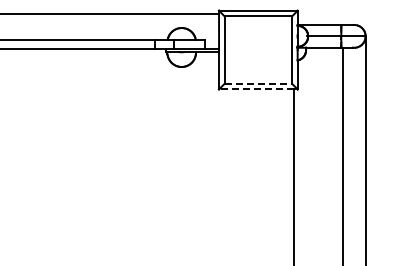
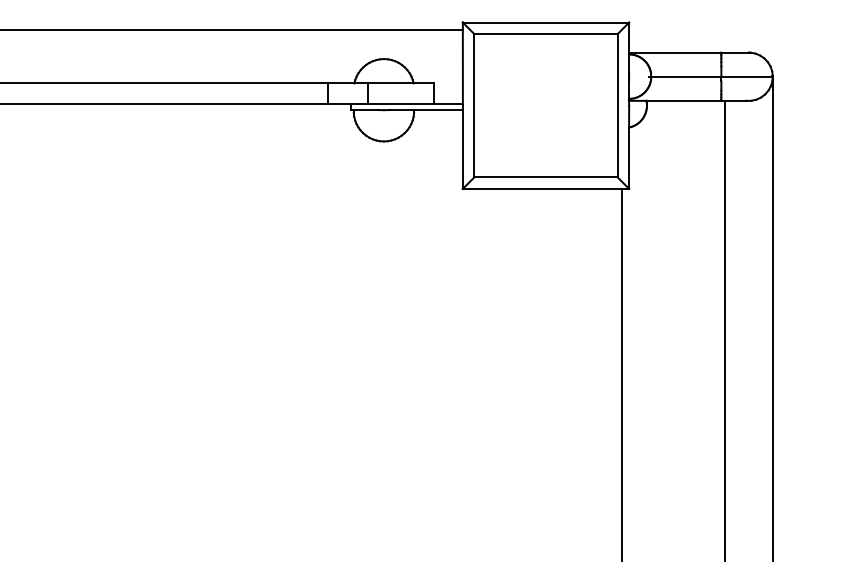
line: (258, 83) -> (546, 176), dashed -> solid
line: (256, 89) -> (542, 189), dashed -> solid

